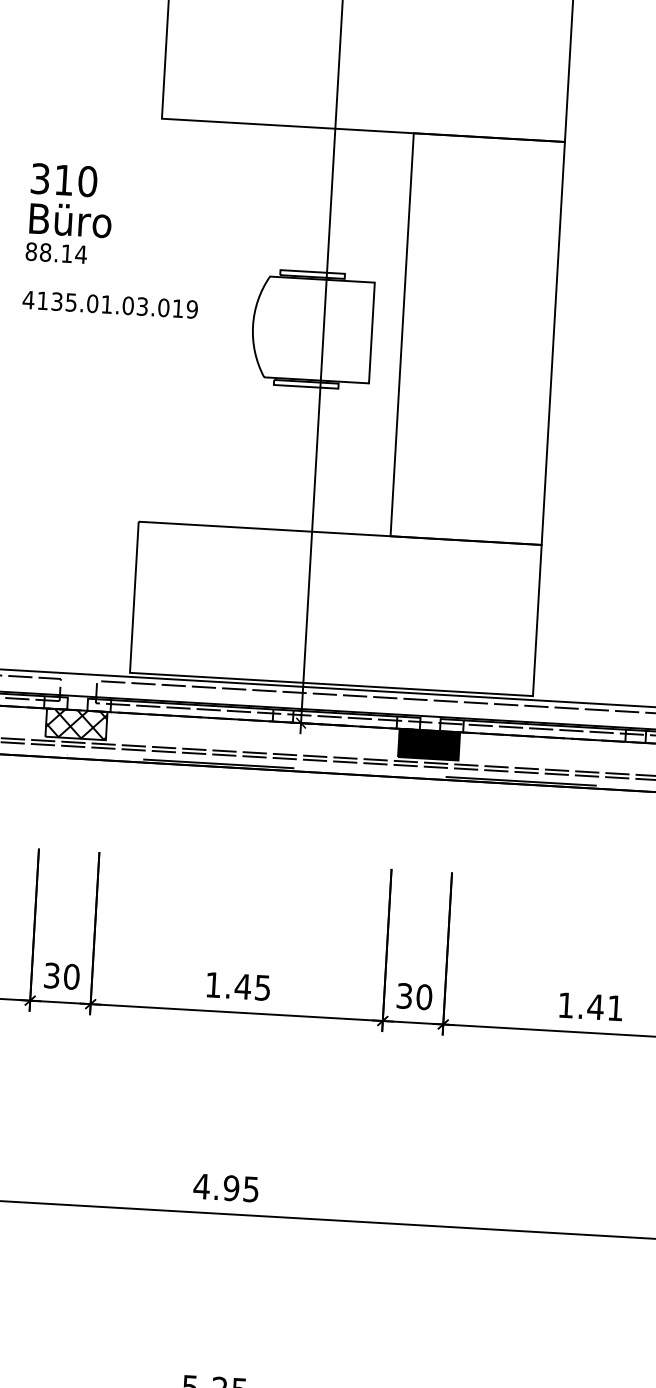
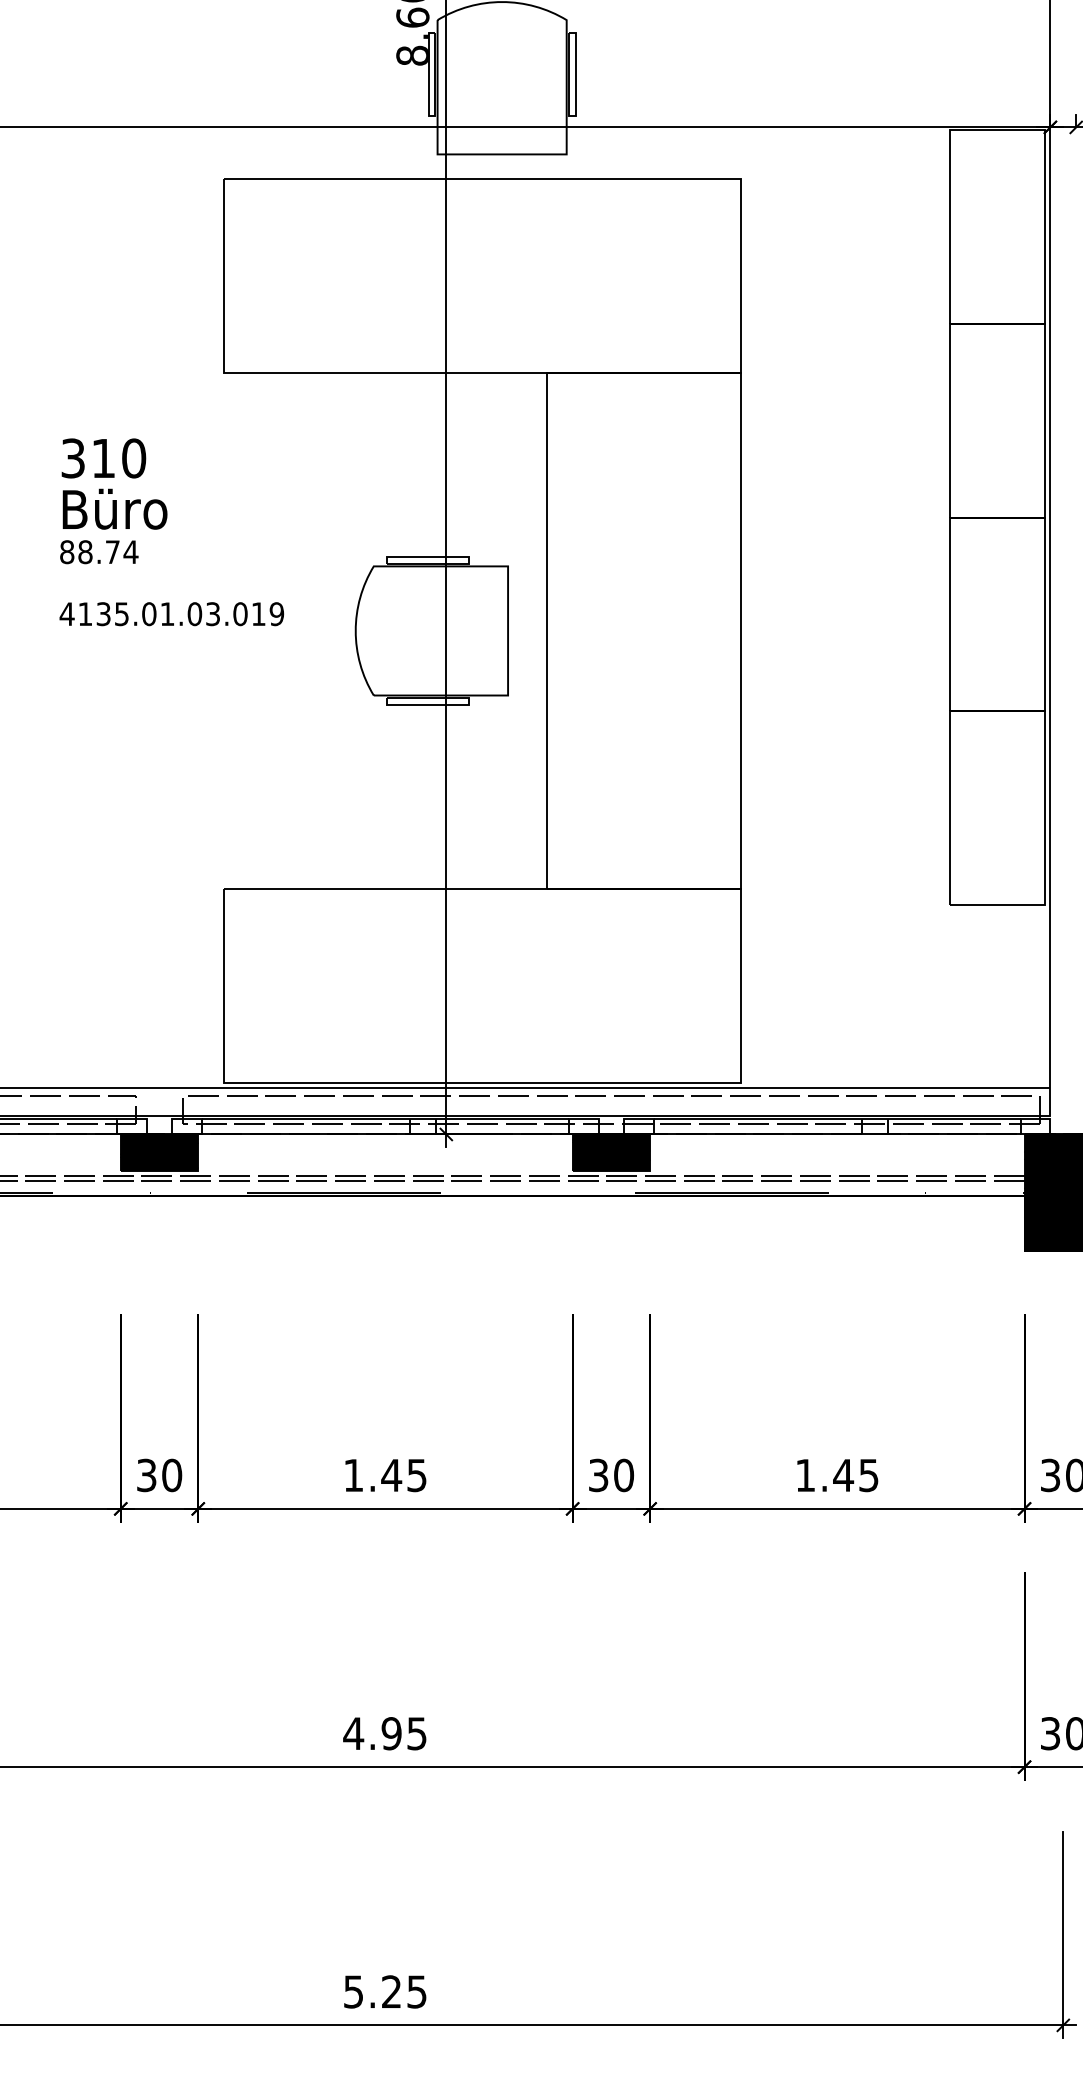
text: (66, 253) -> (112, 551), 88.14 -> 88.74
fill: (76, 724) -> (159, 1152), added
text: (615, 1008) -> (868, 1475), 1.41 -> 1.45

